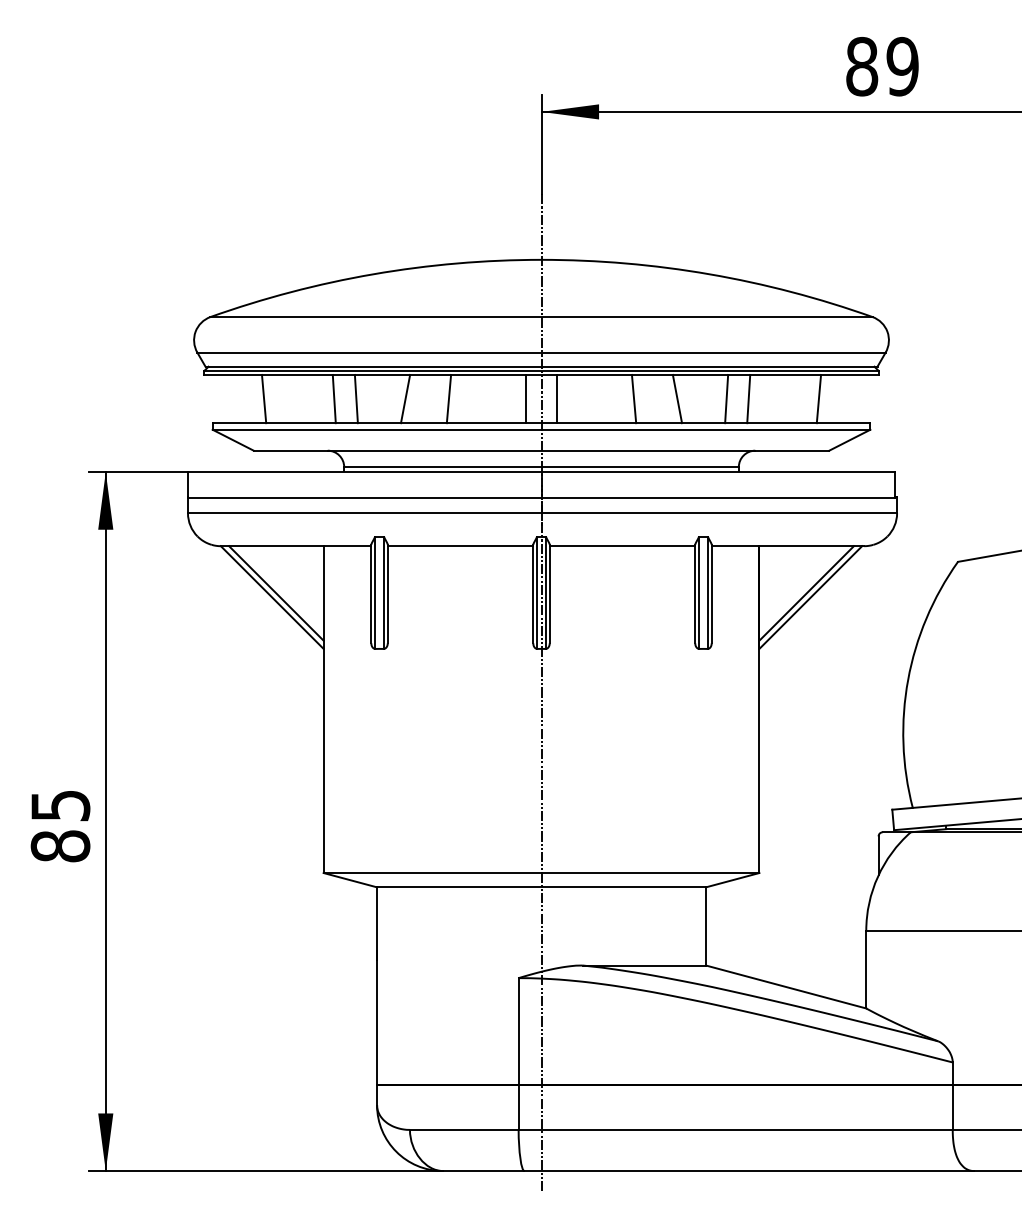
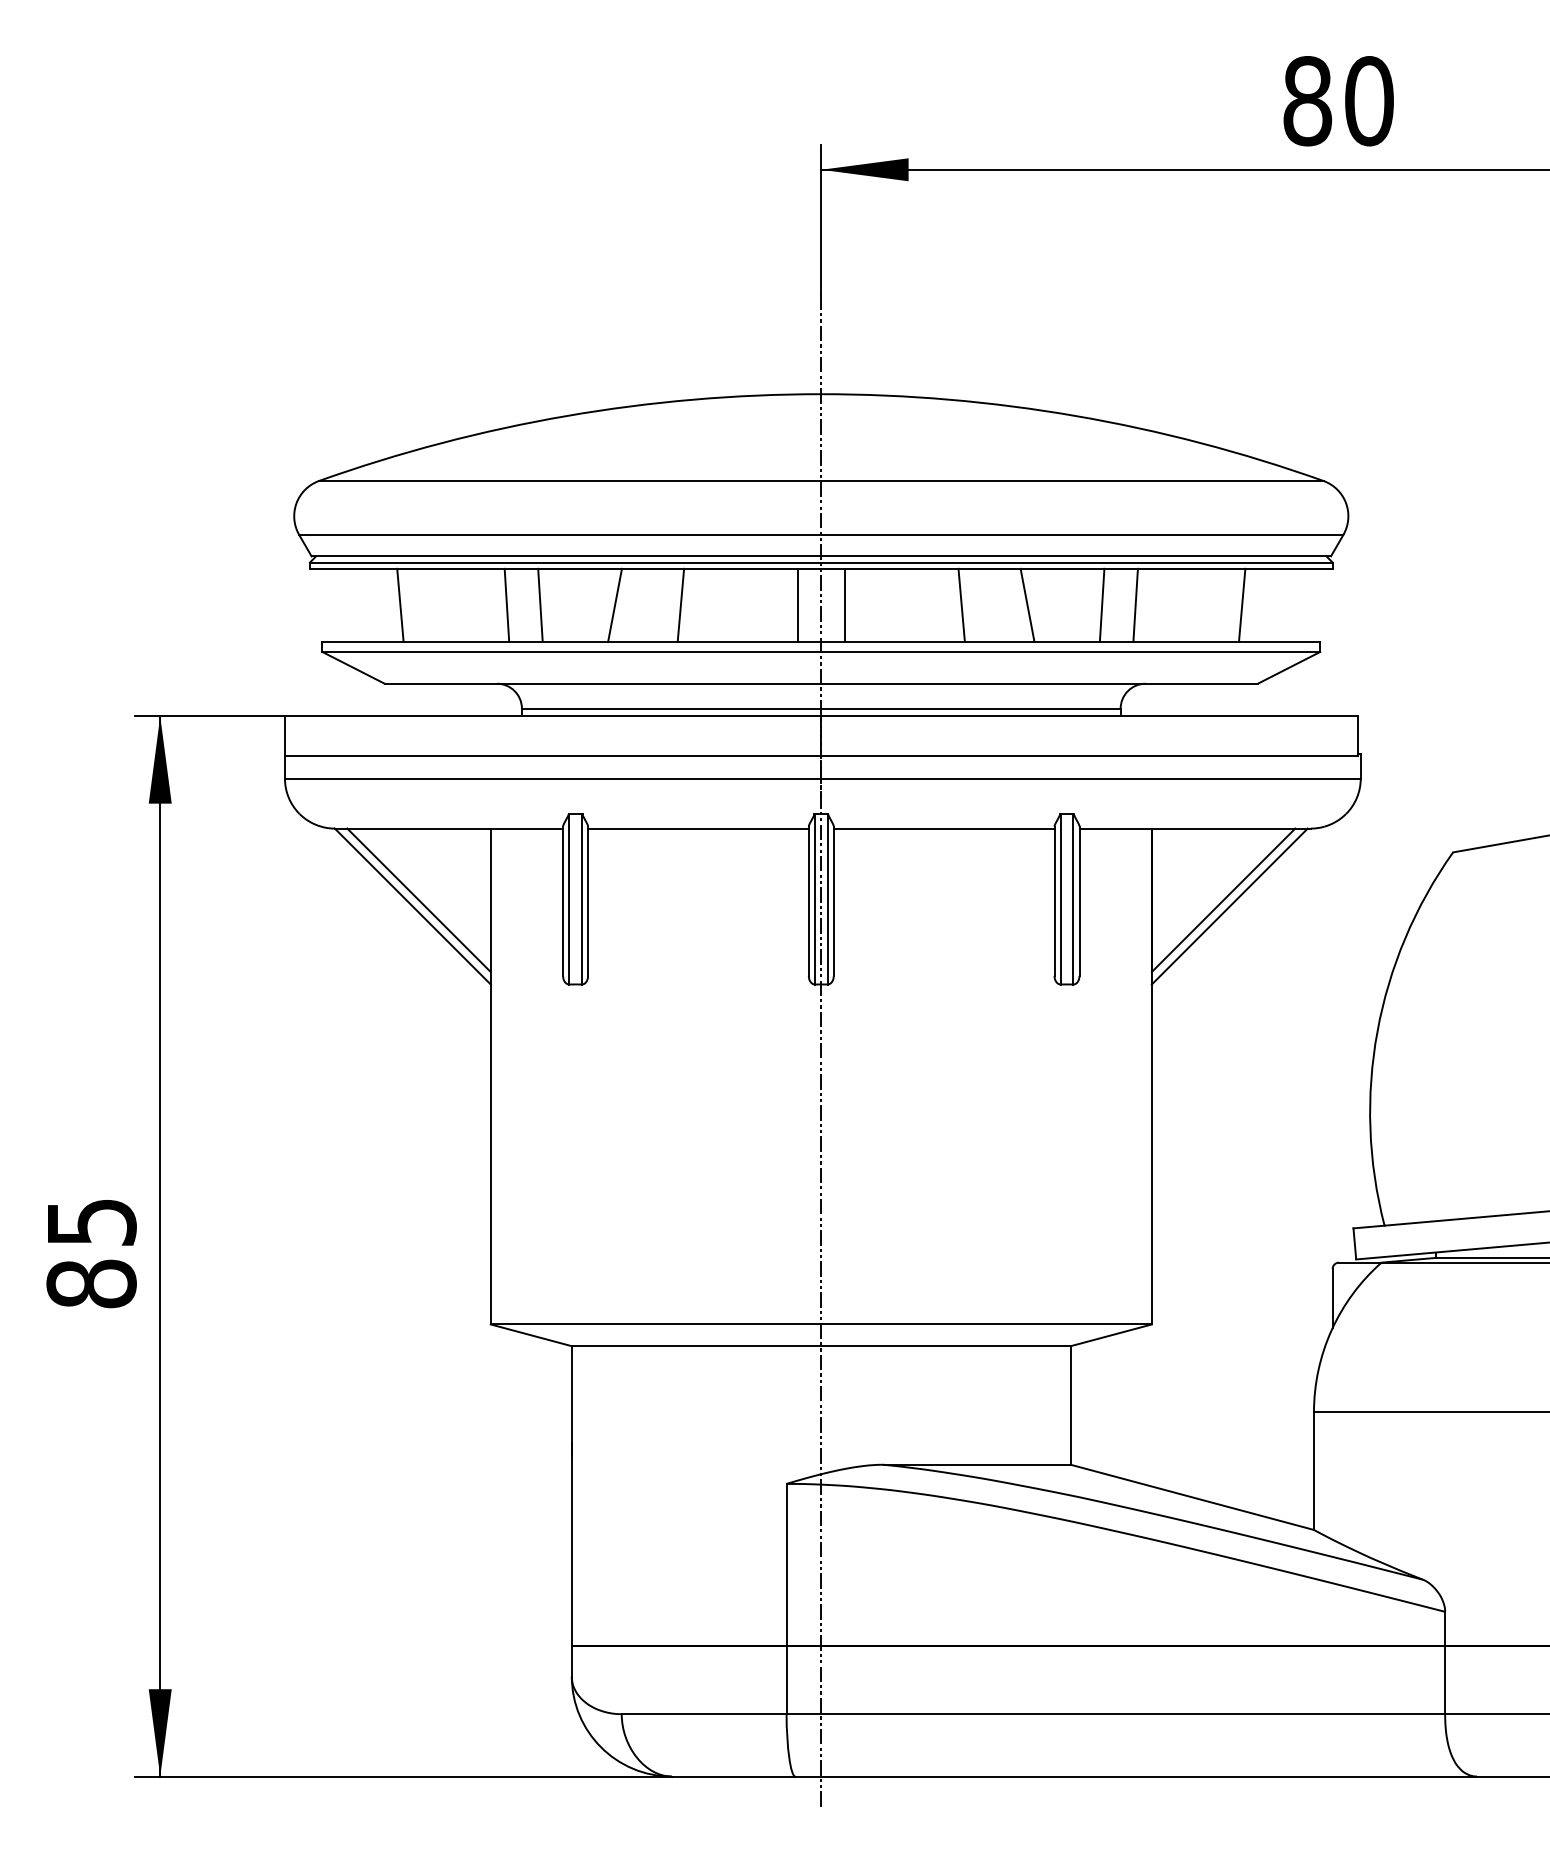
text: (902, 66) -> (1368, 100), 89 -> 80

